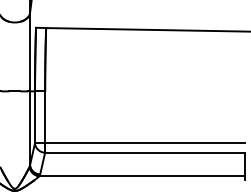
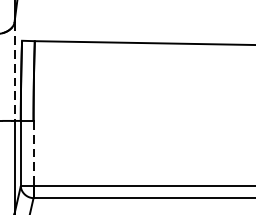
line: (30, 52) -> (15, 71), solid -> dashed
line: (45, 117) -> (34, 153), solid -> dashed

